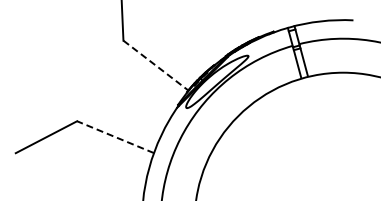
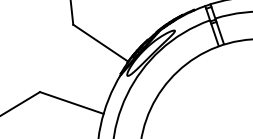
line: (155, 65) -> (100, 43), dashed -> solid
line: (115, 137) -> (71, 103), dashed -> solid

